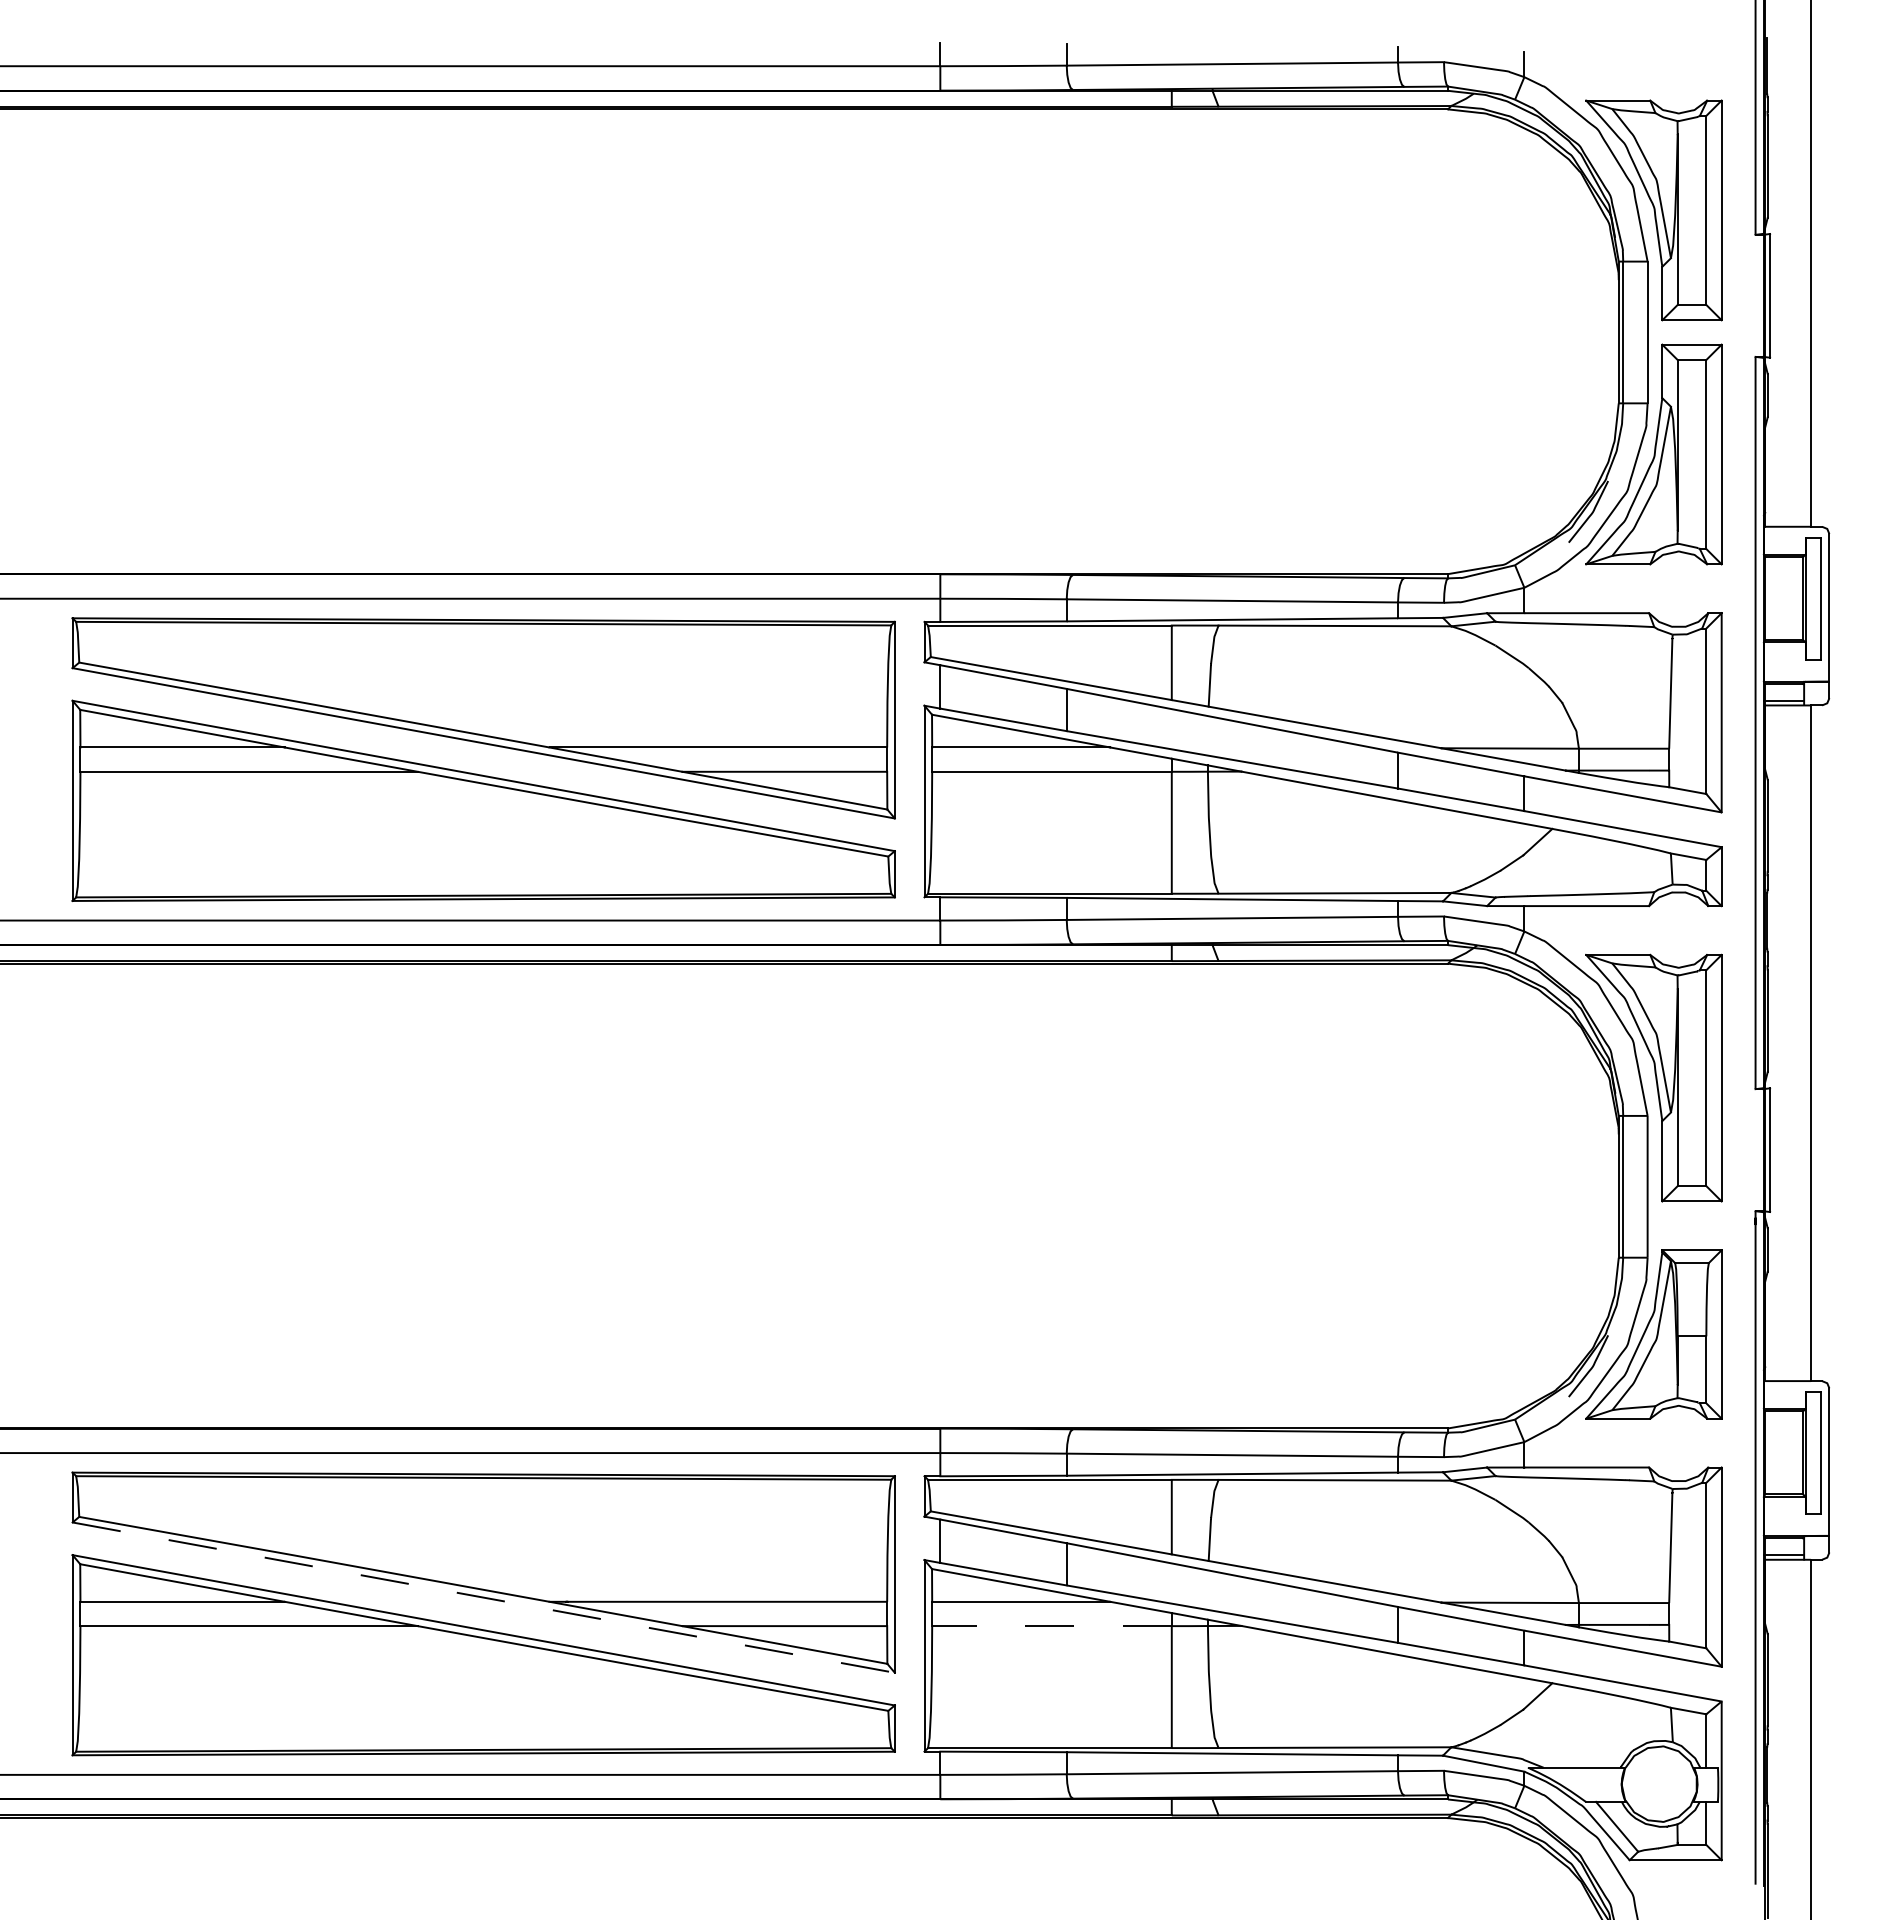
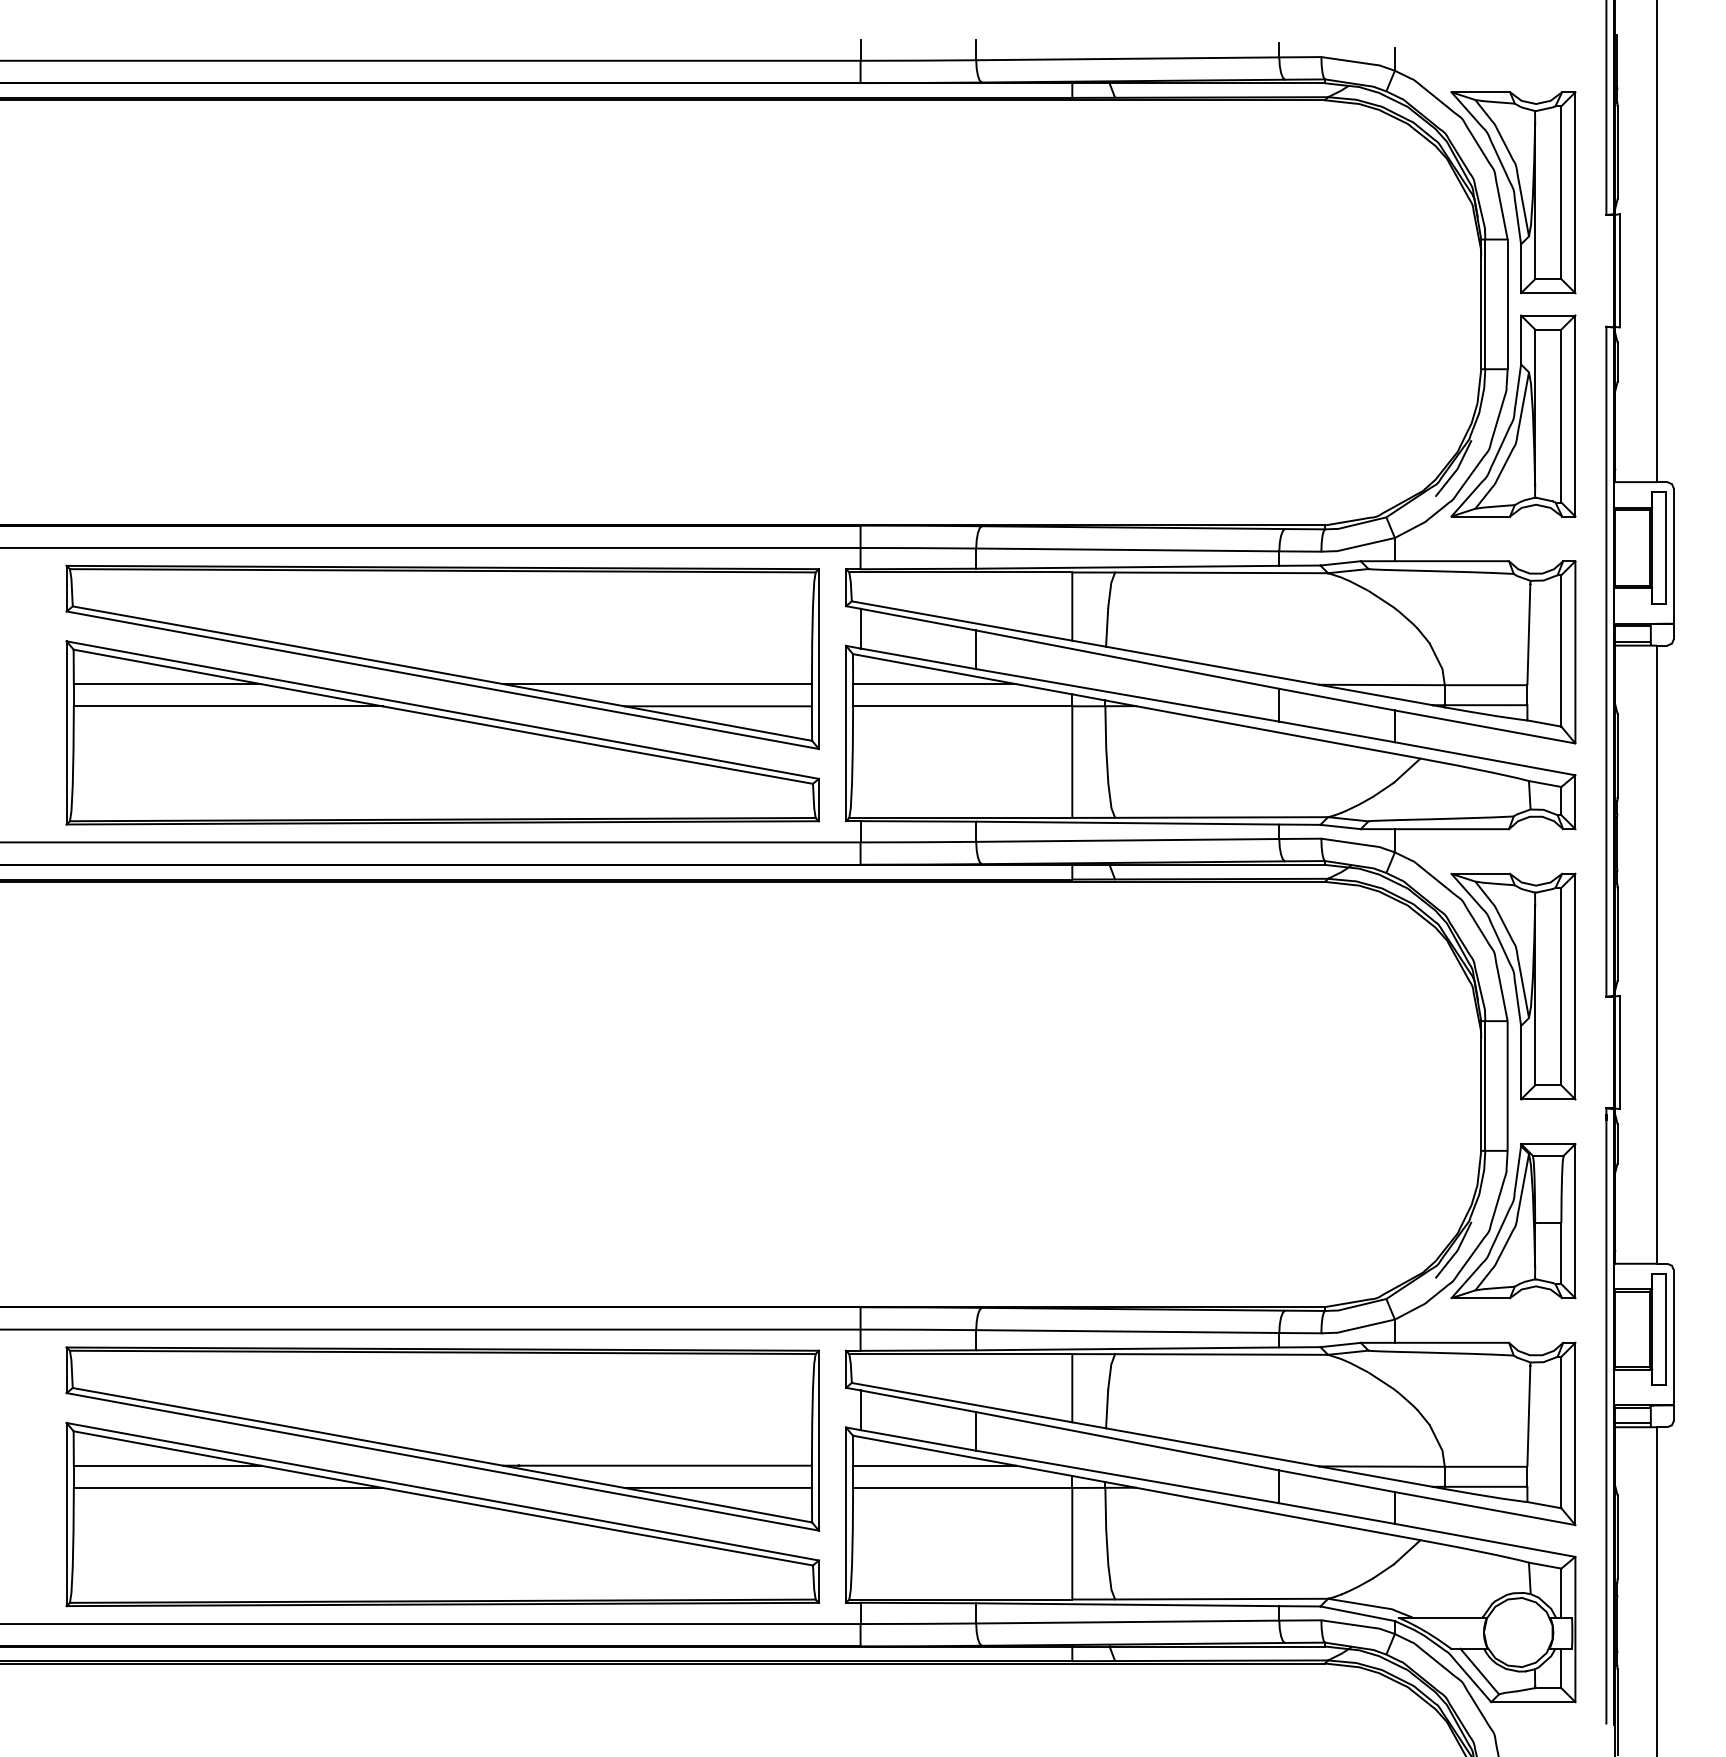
line: (483, 1597) -> (442, 1461), dashed -> solid
line: (1051, 1626) -> (962, 1488), dashed -> solid

